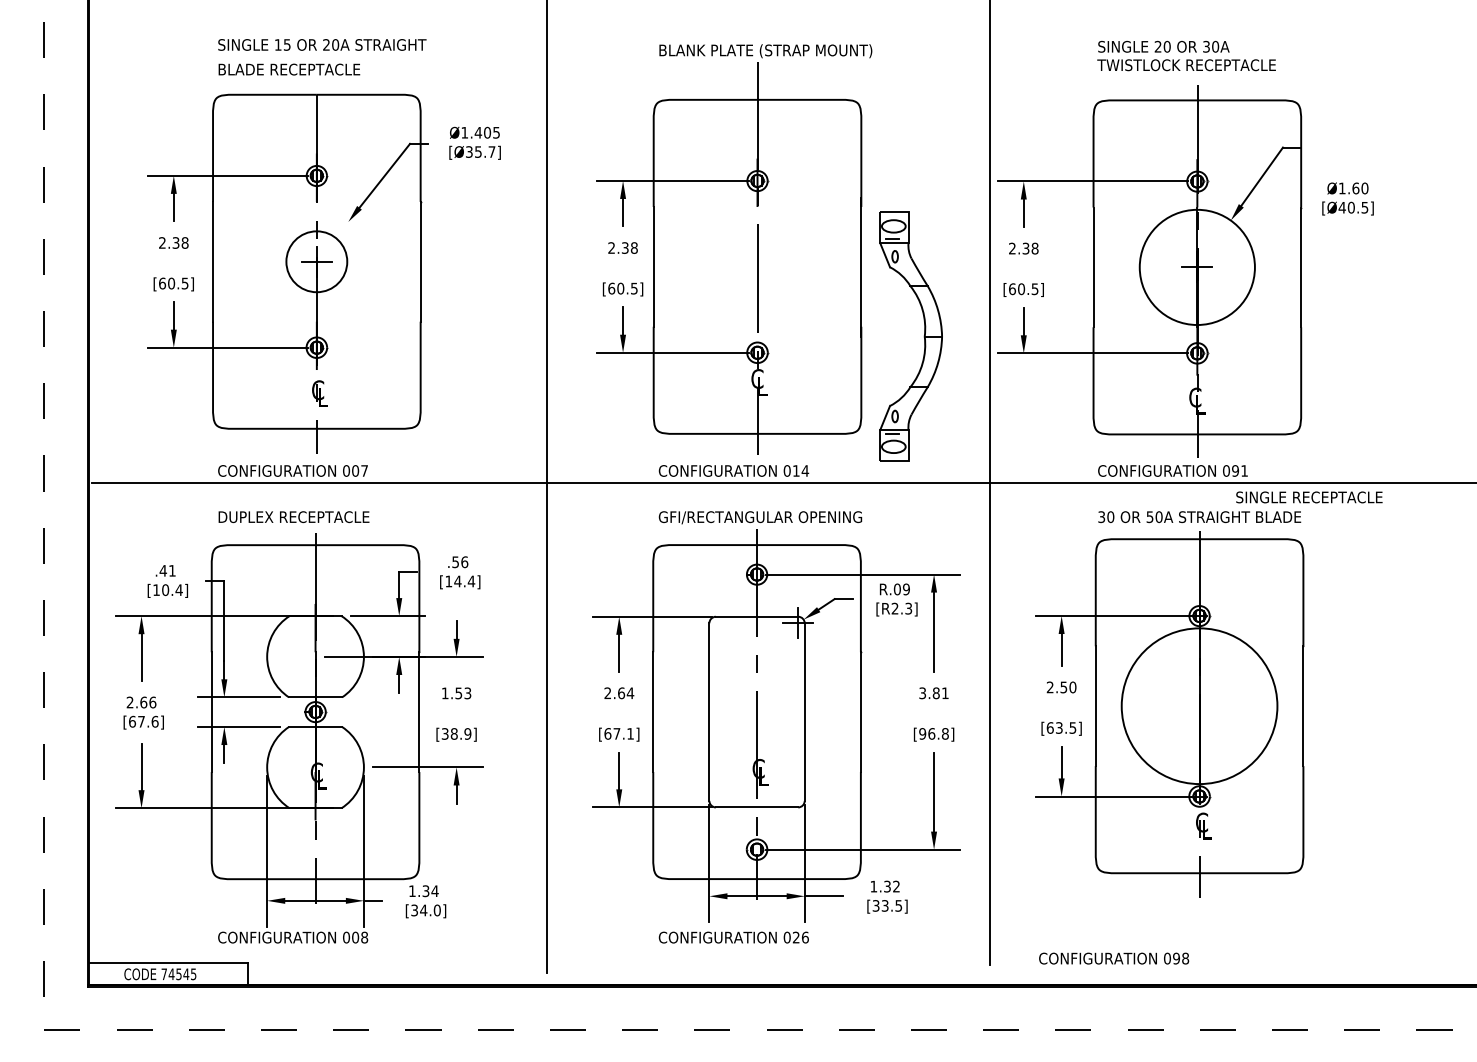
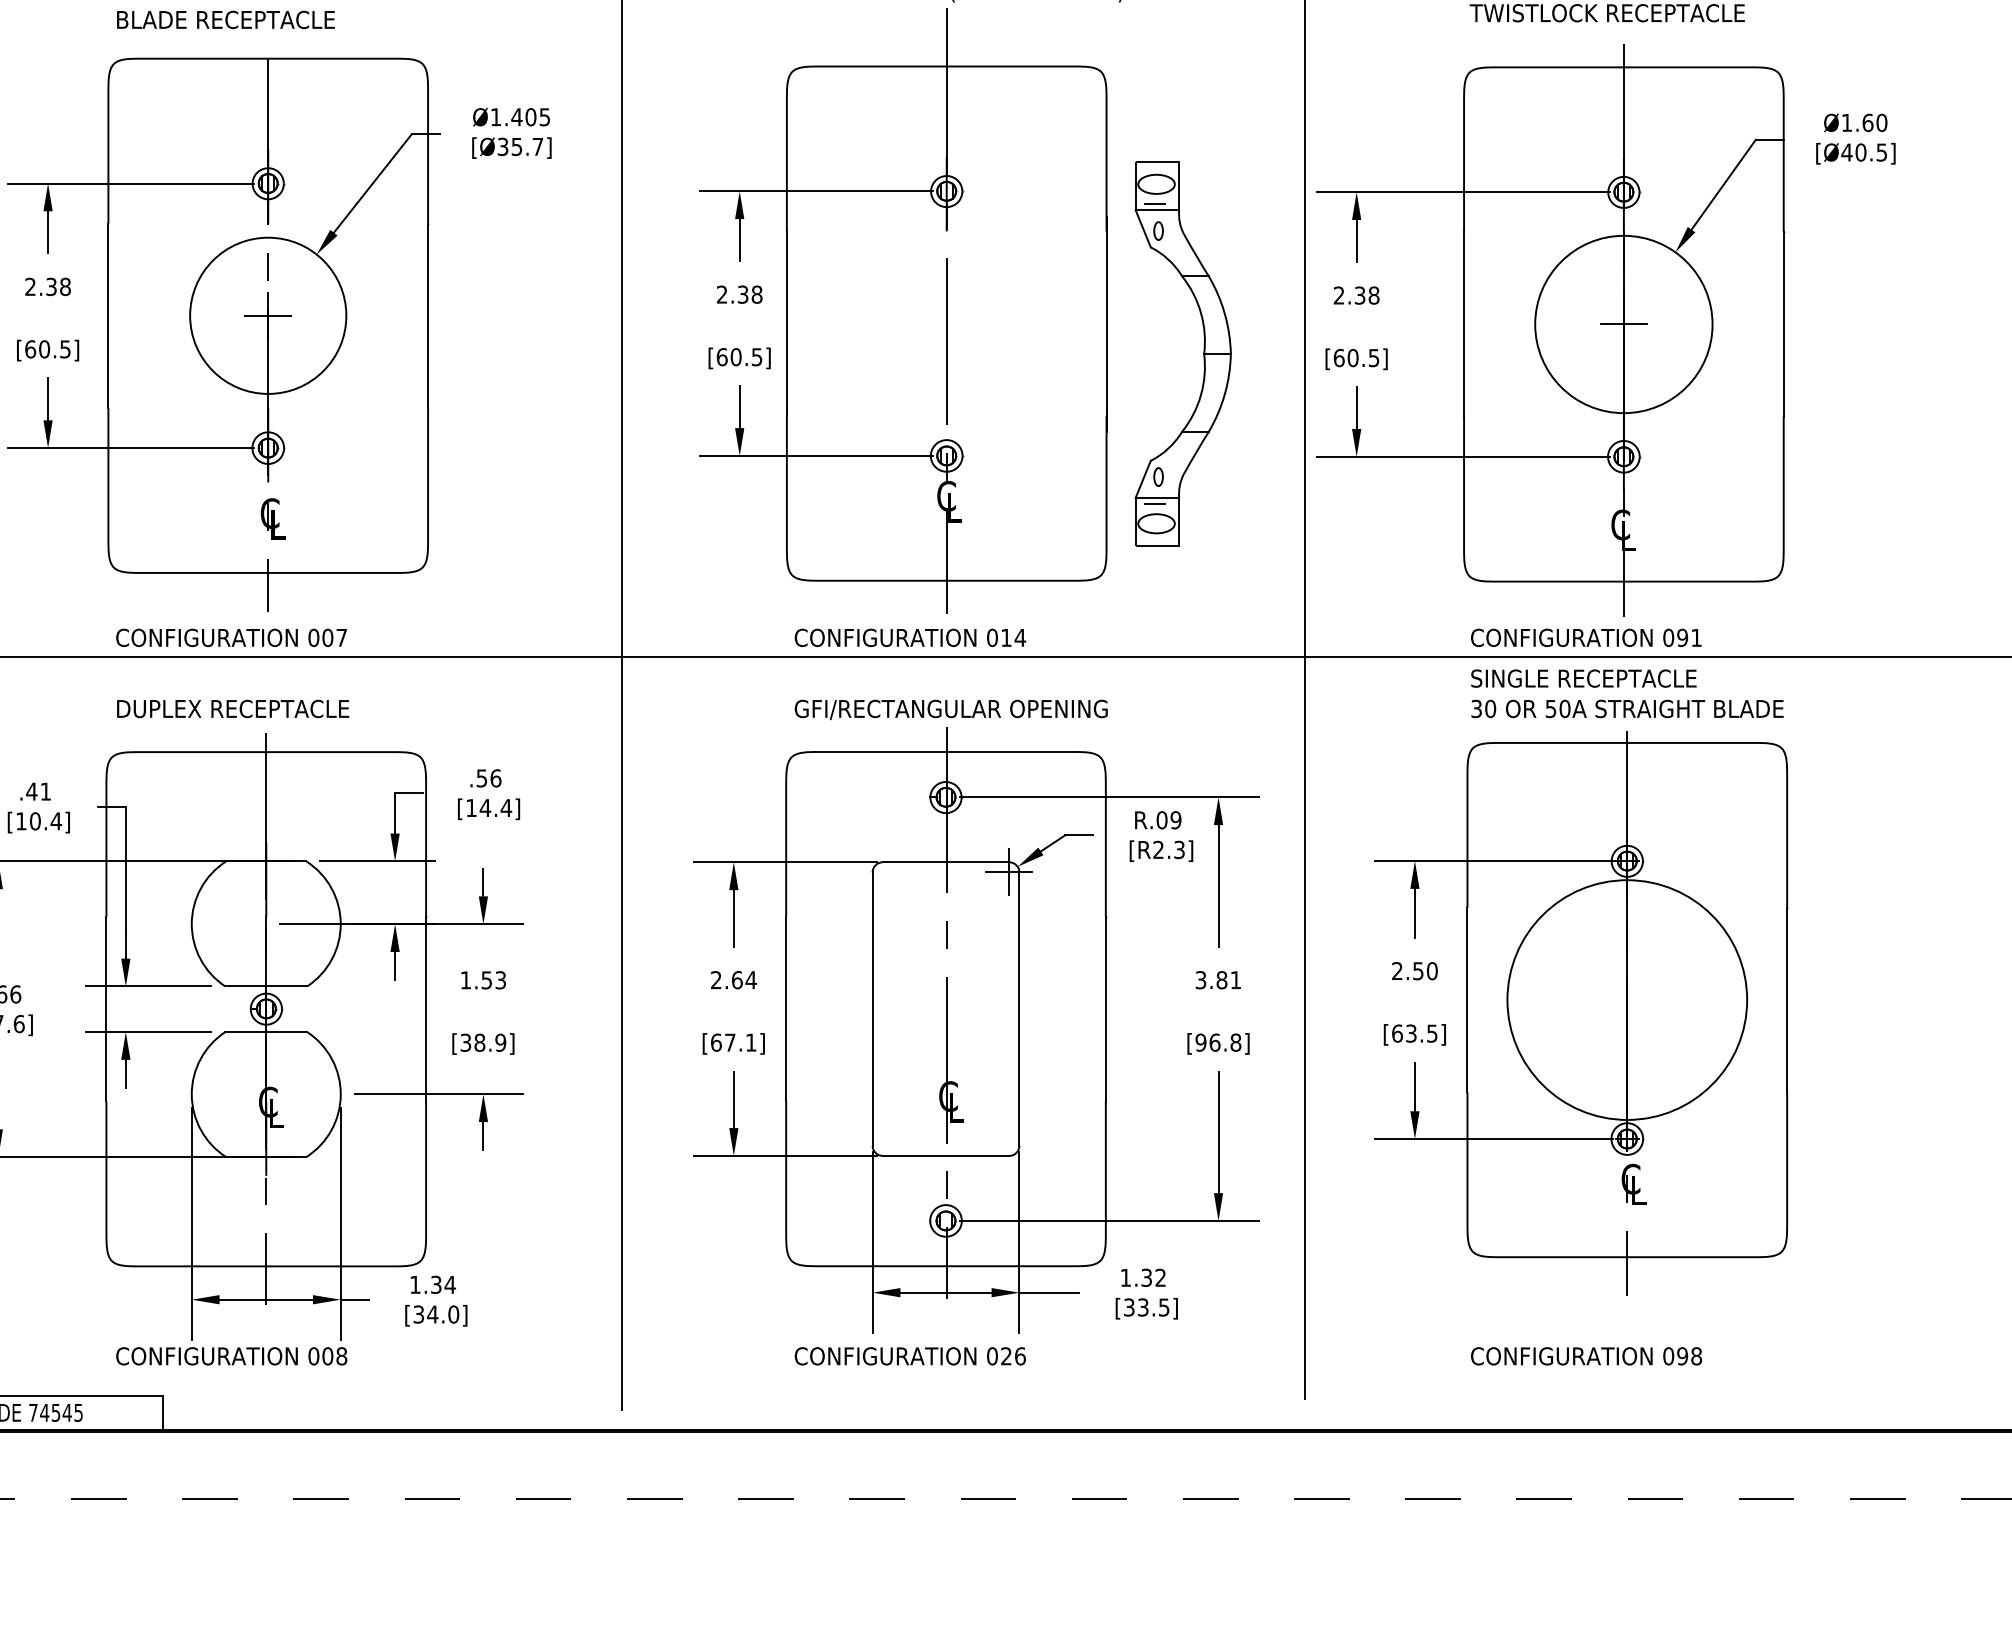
text: (1347, 198) -> (1855, 138), moved
circle: (316, 261) -> (267, 315), size x1.67
part: (923, 336) -> (1202, 353), moved
text: (1309, 497) -> (1584, 678), moved
text: (1114, 958) -> (1587, 1356), moved

